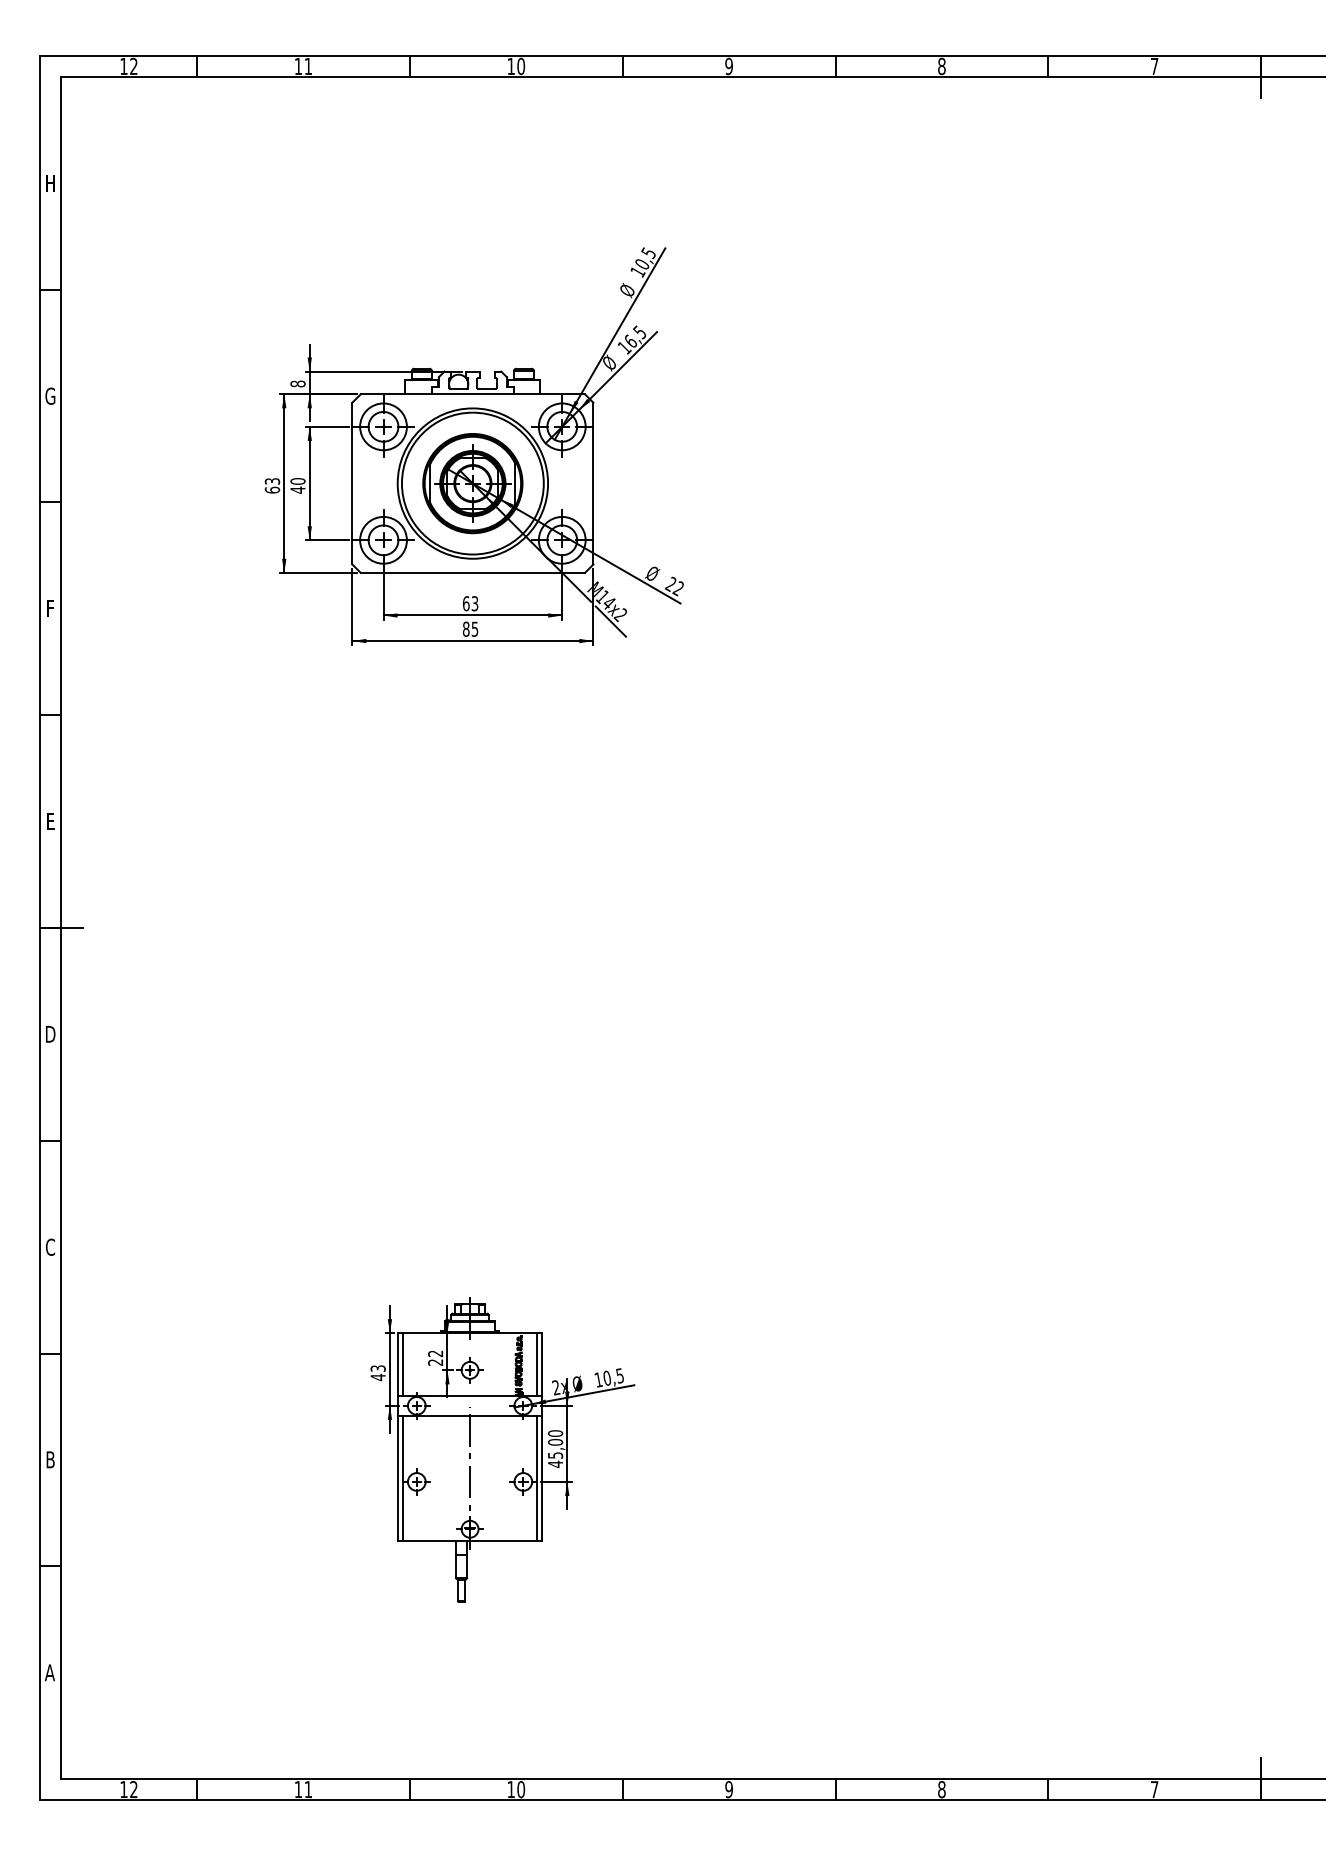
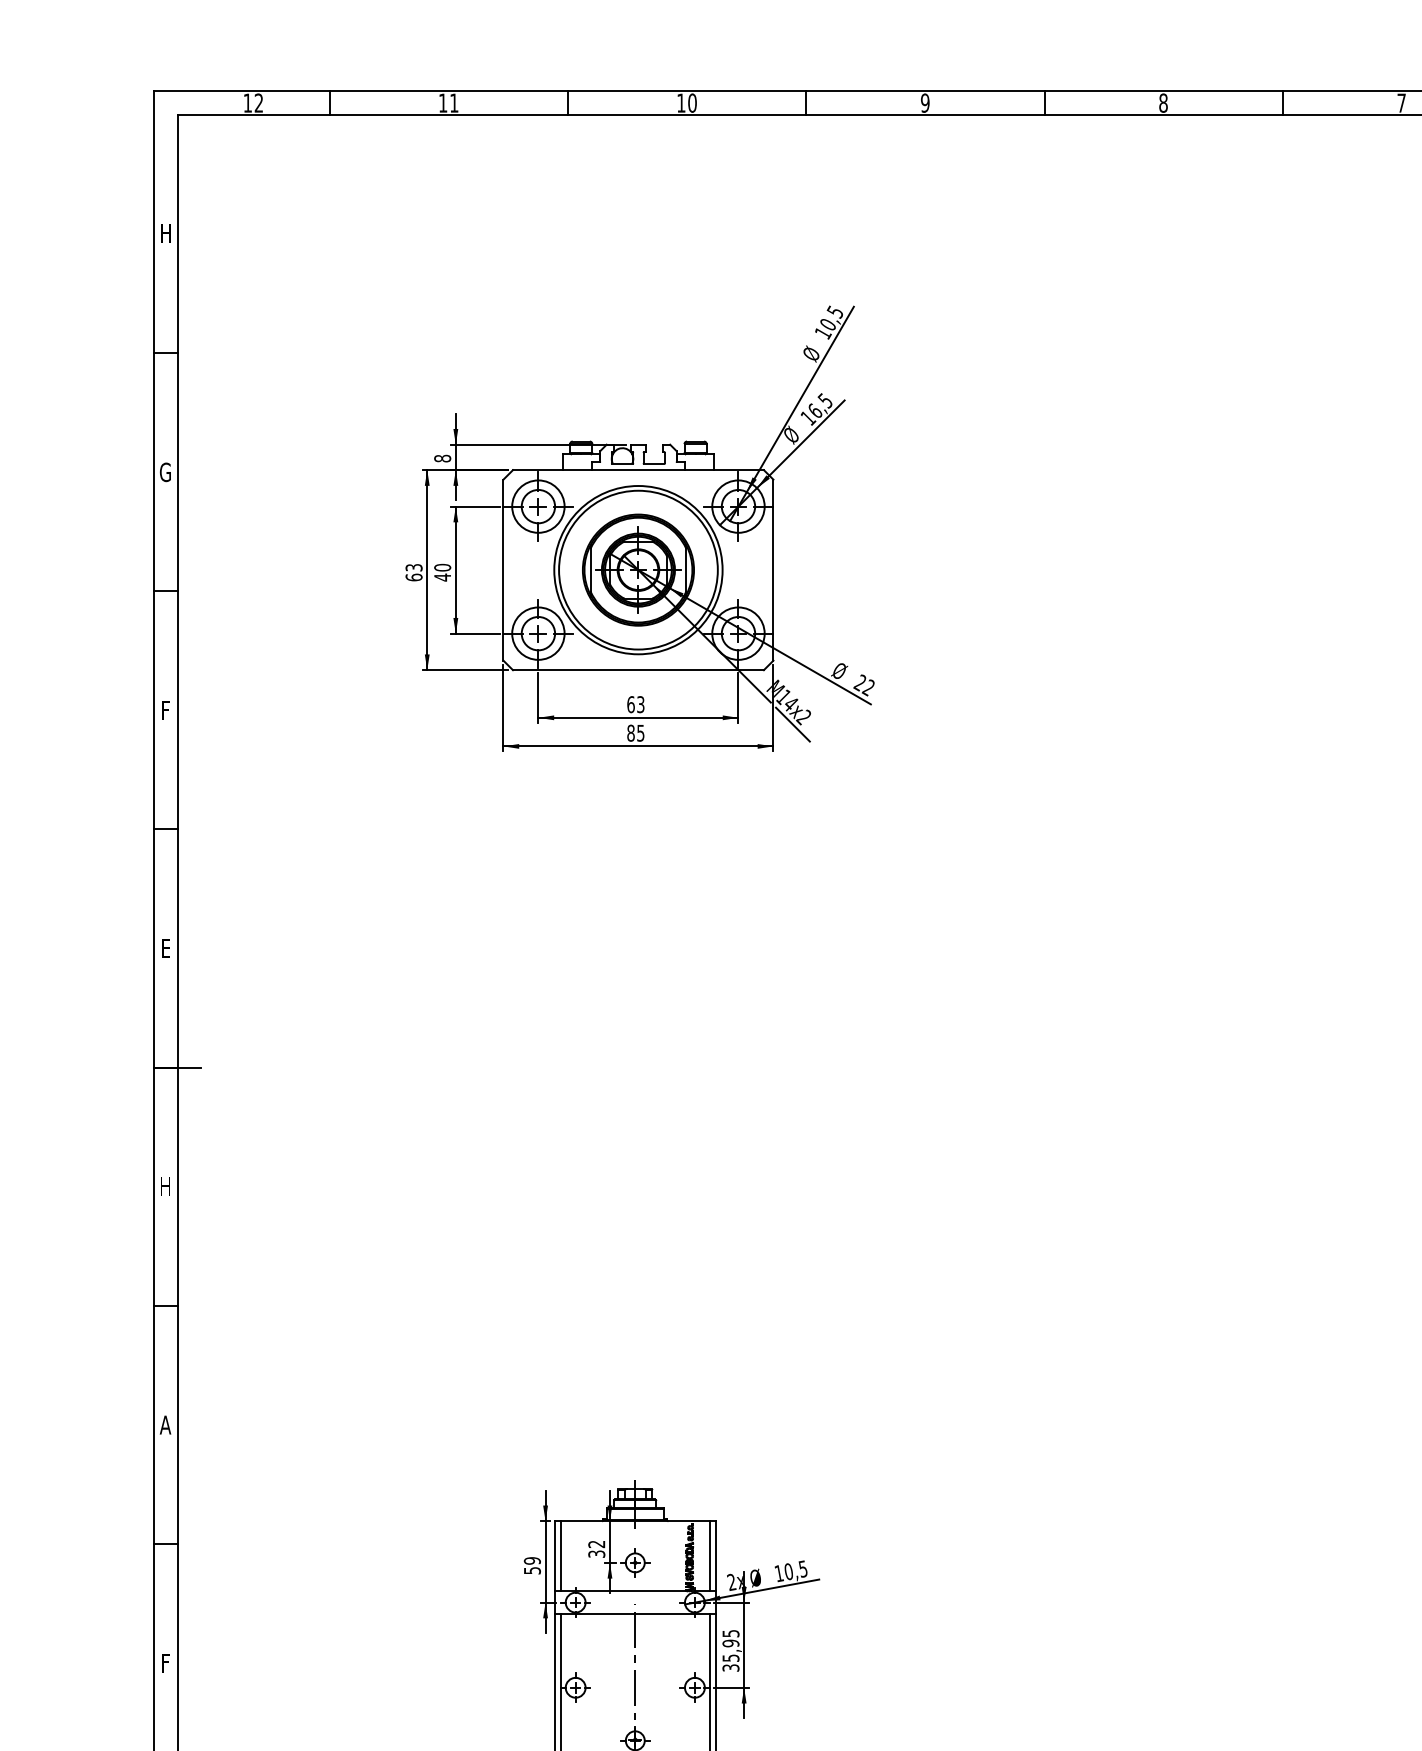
text: (50, 1033) -> (165, 1185), D -> H
text: (50, 1246) -> (165, 1424), C -> A
text: (435, 1362) -> (596, 1554), 22 -> 32
text: (377, 1373) -> (531, 1566), 43 -> 59
text: (555, 1448) -> (730, 1650), 45,00 -> 35,95
text: (50, 1459) -> (165, 1662), B -> F

